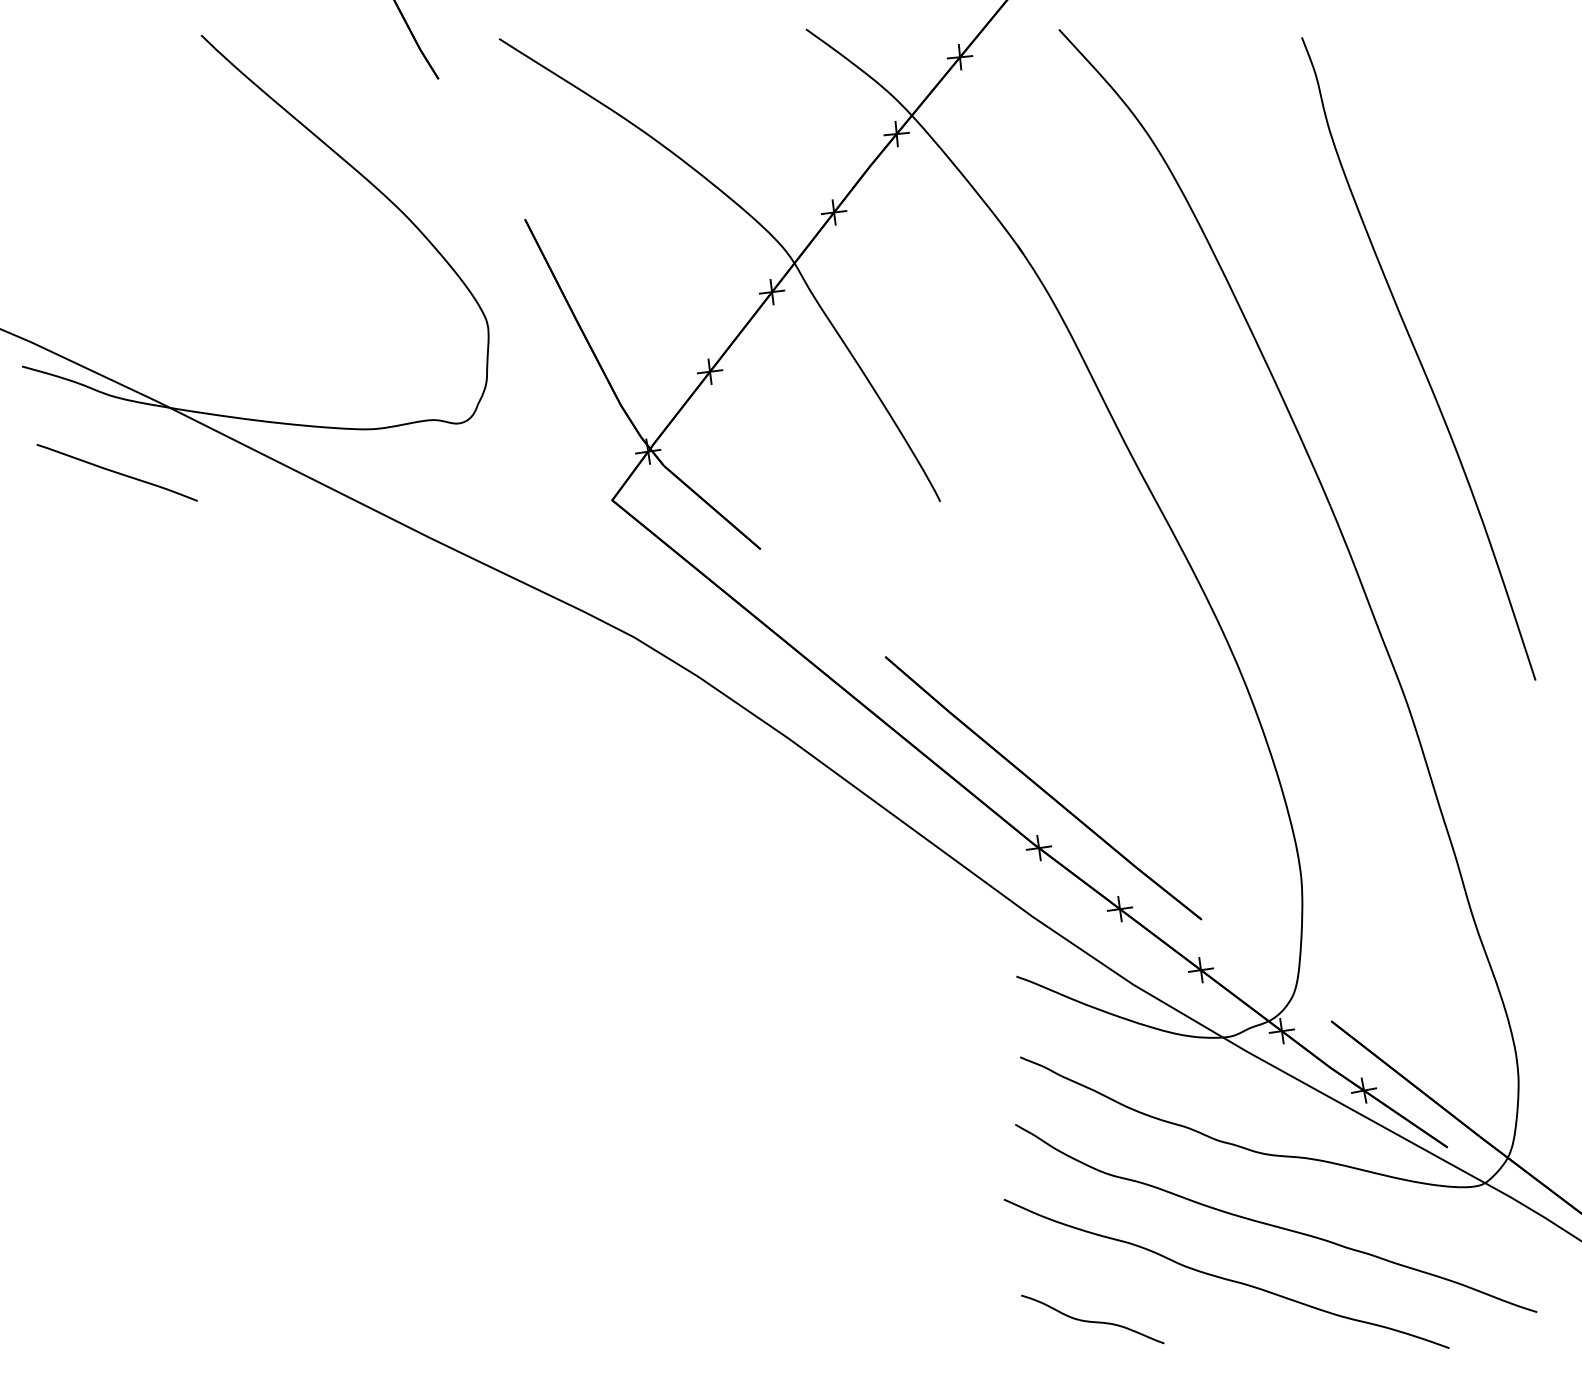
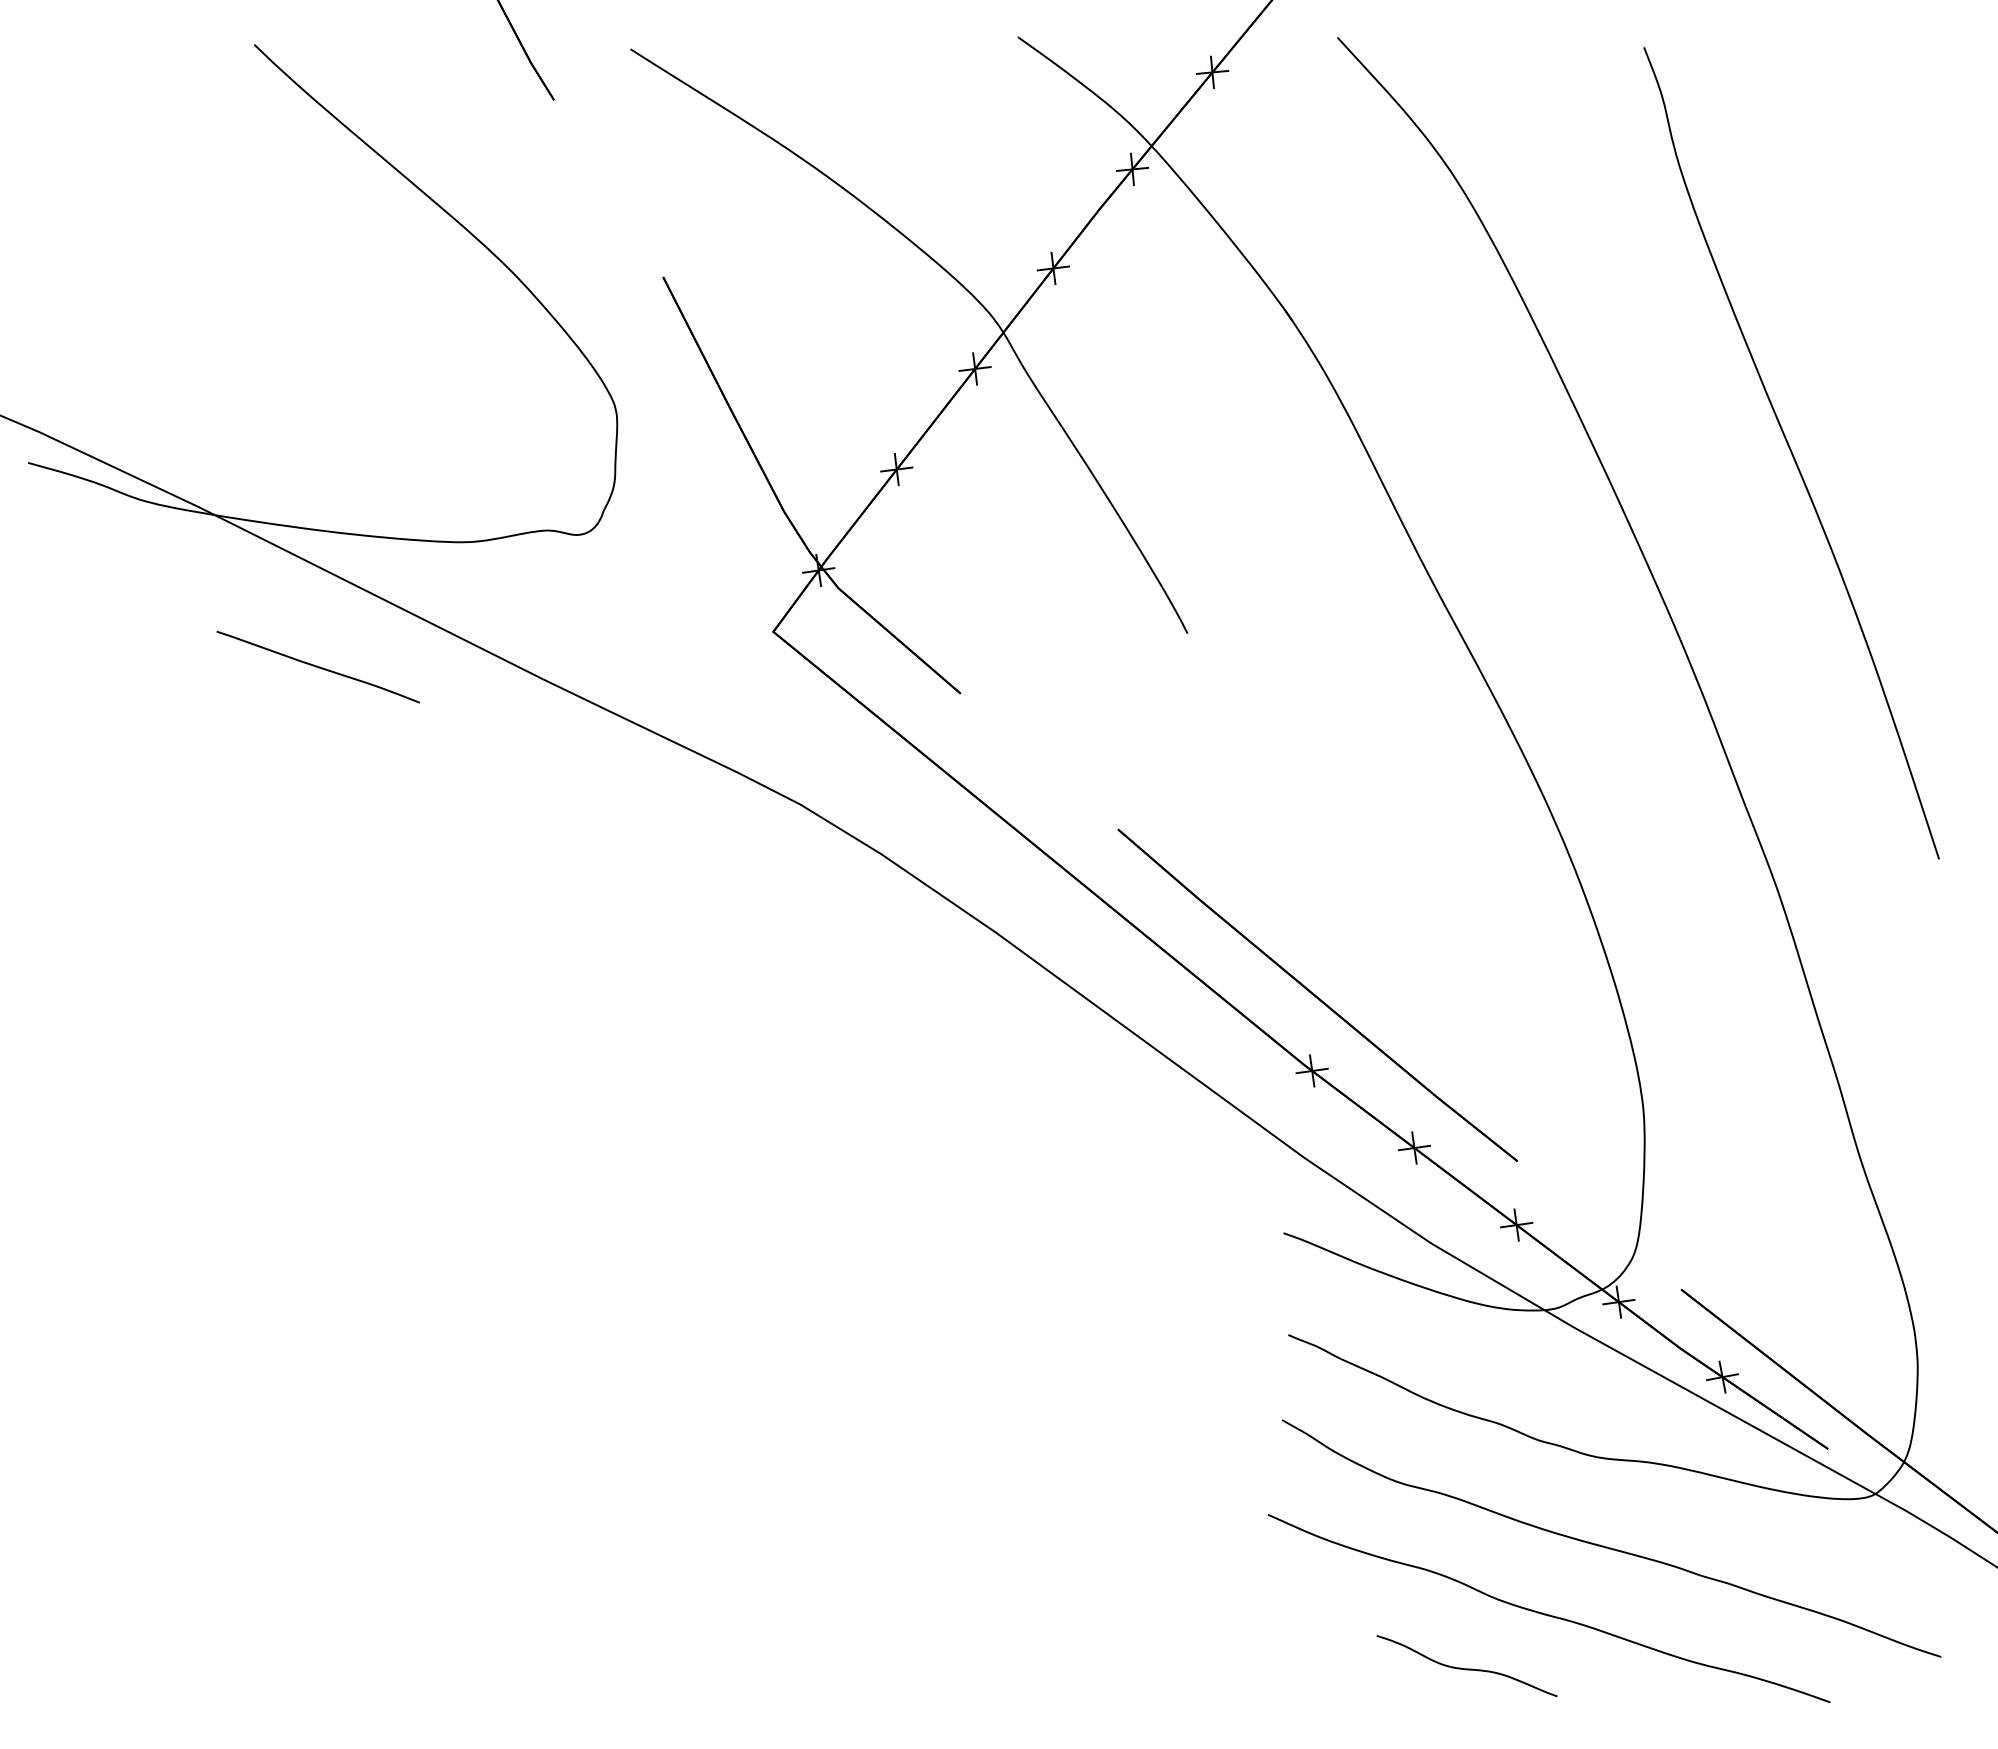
curve: (116, 472) -> (317, 666), moved
part: (1092, 1319) -> (1466, 1666), moved

